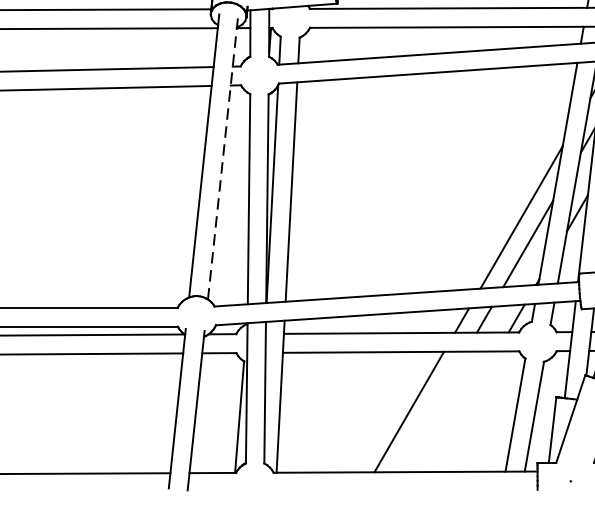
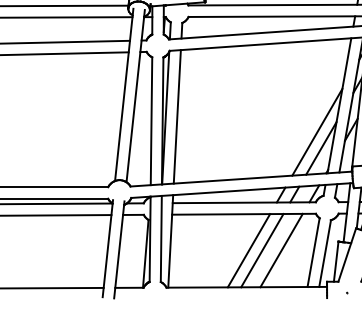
line: (222, 158) -> (135, 96), dashed -> solid
line: (431, 411) -> (262, 250), added
line: (462, 411) -> (281, 250), added

